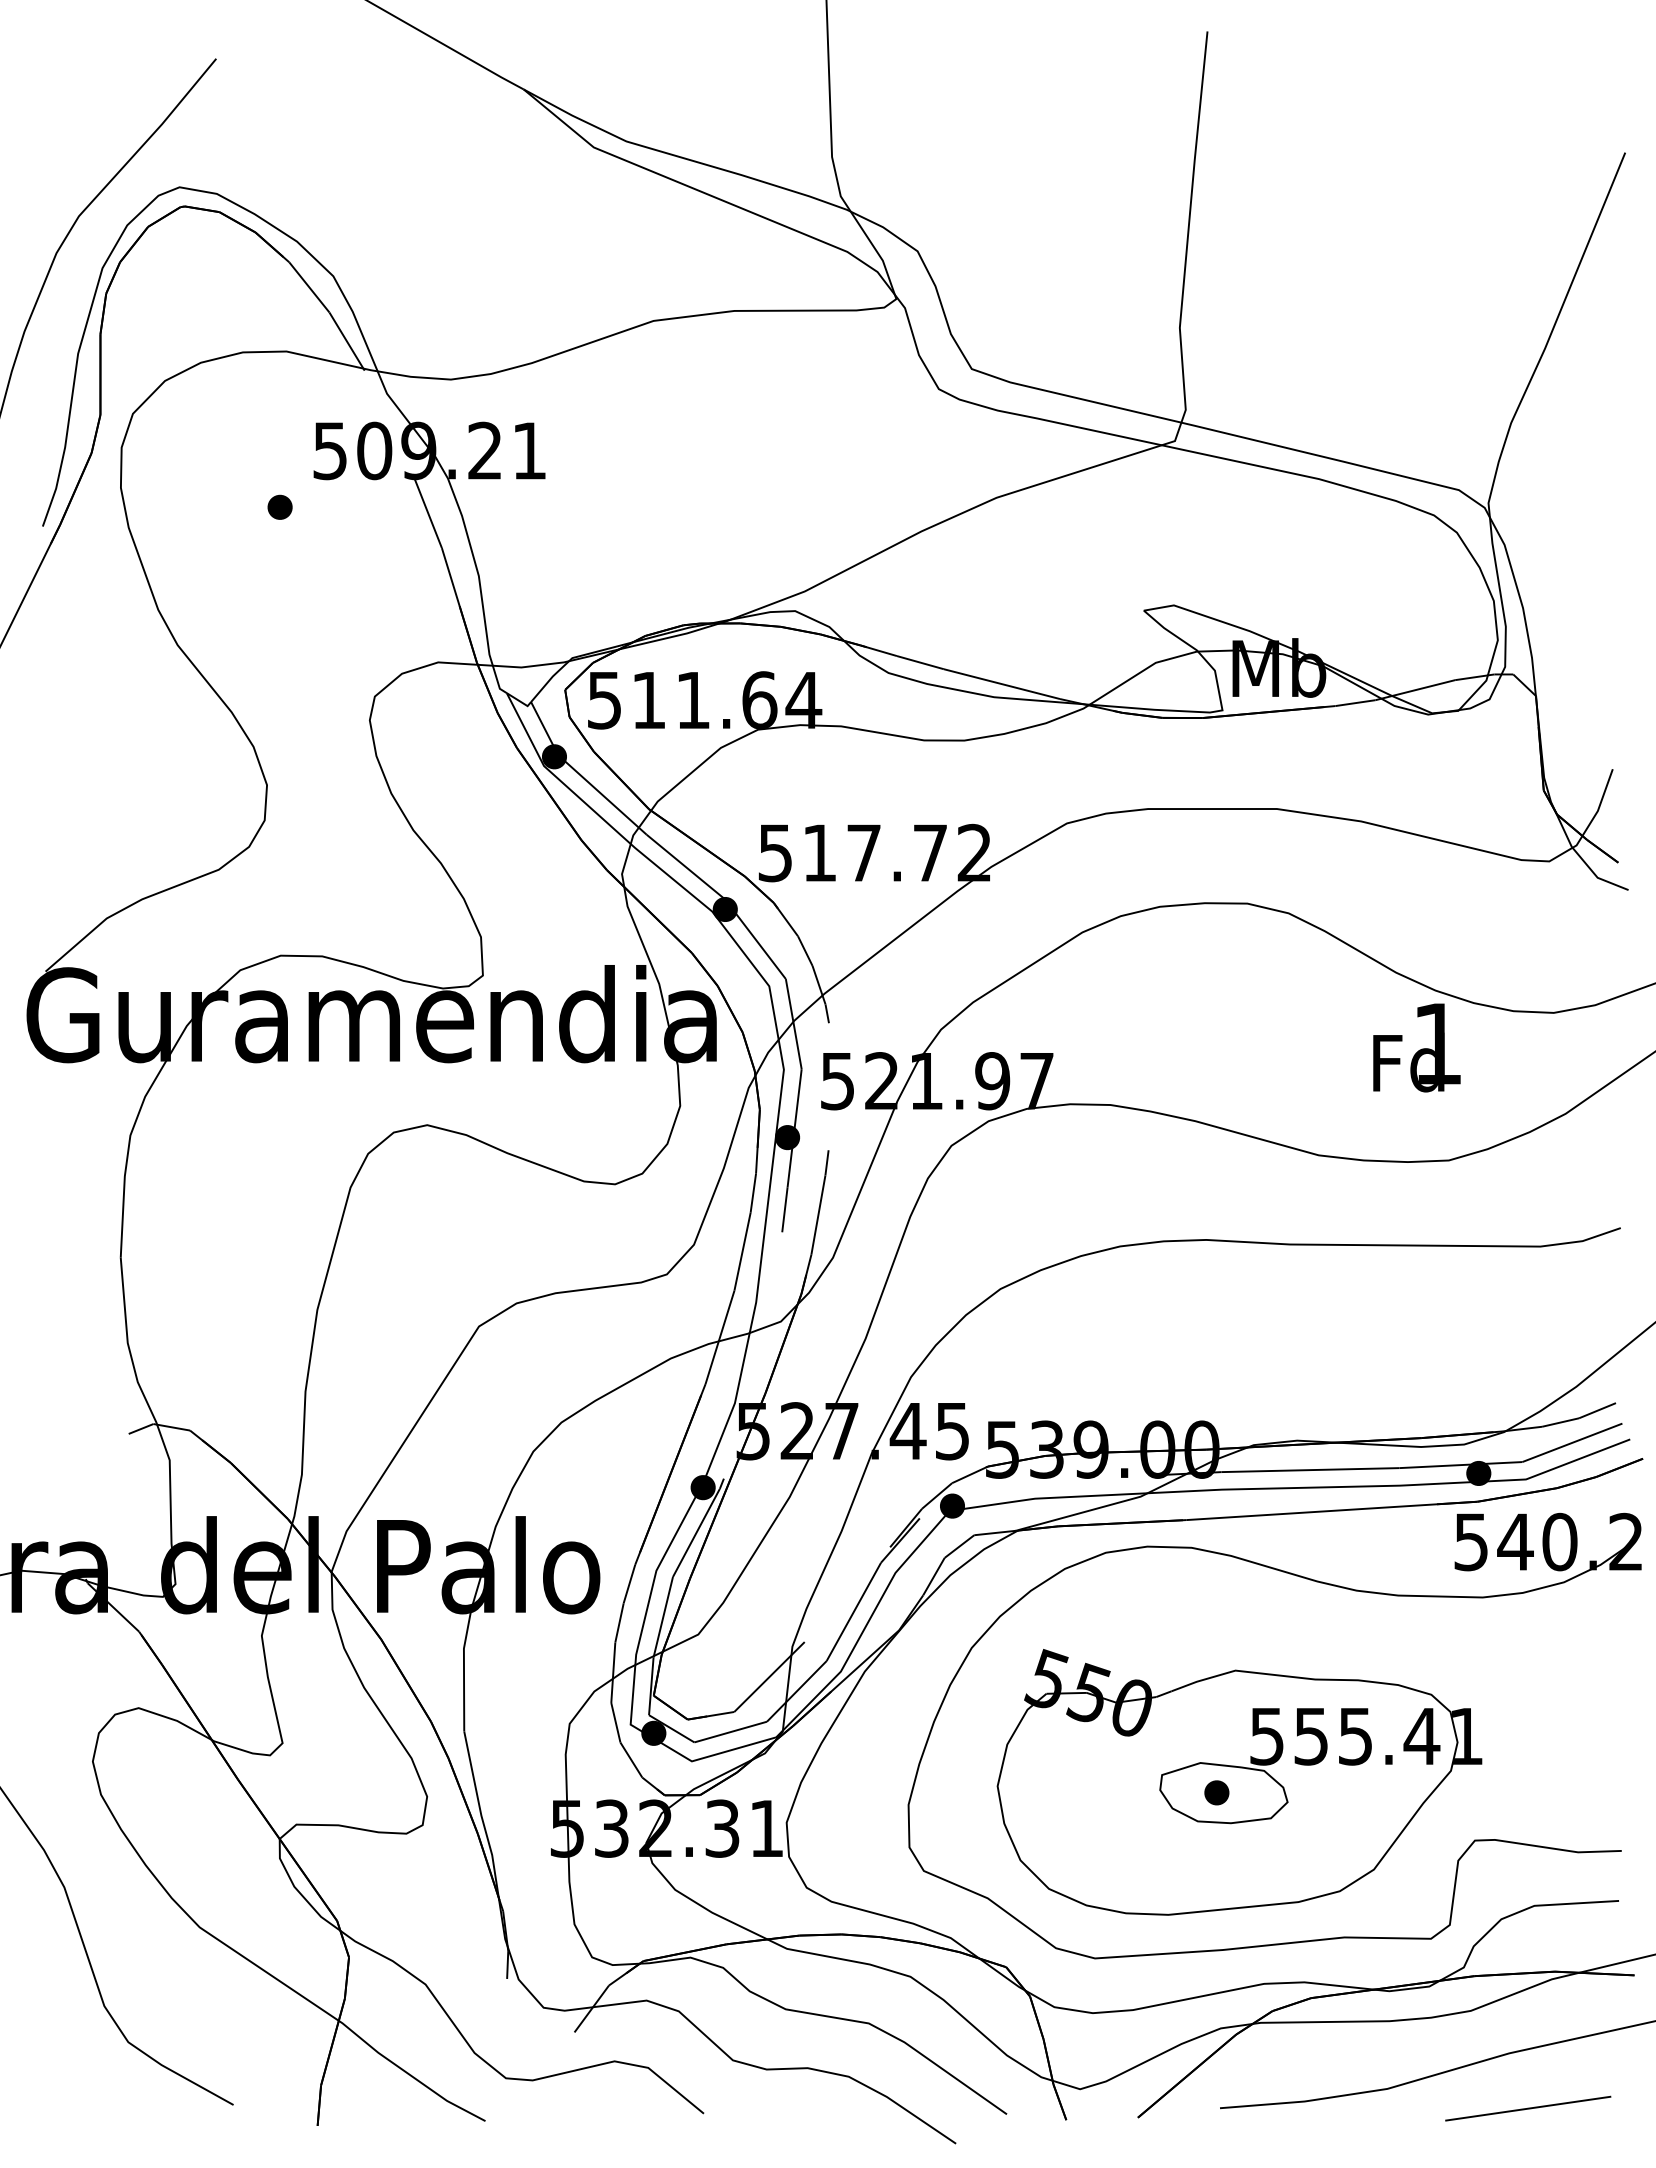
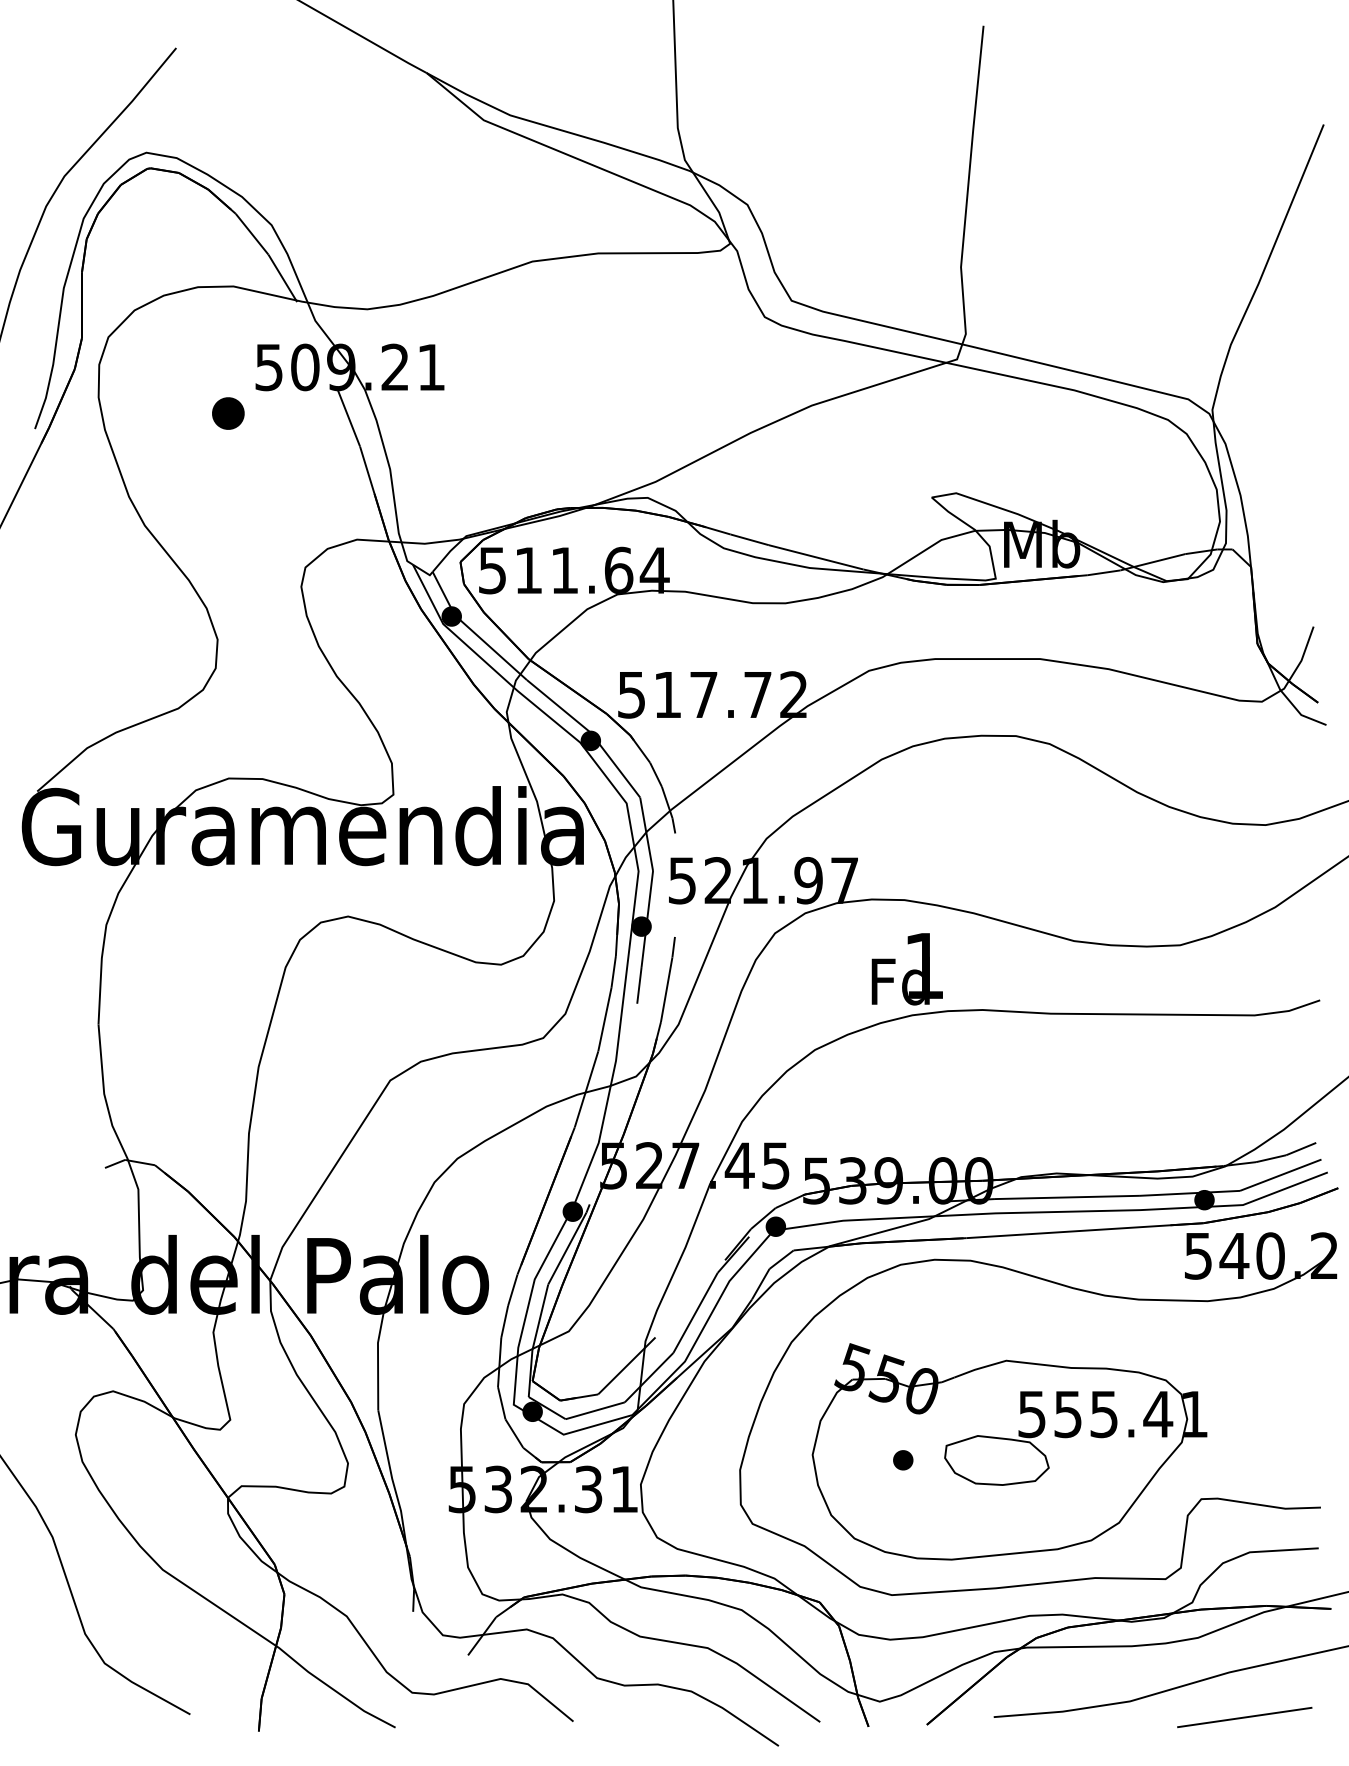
part: (279, 506) -> (227, 412), size x1.6
text: (1416, 1047) -> (907, 968), moved
part: (1216, 1792) -> (902, 1460), moved

